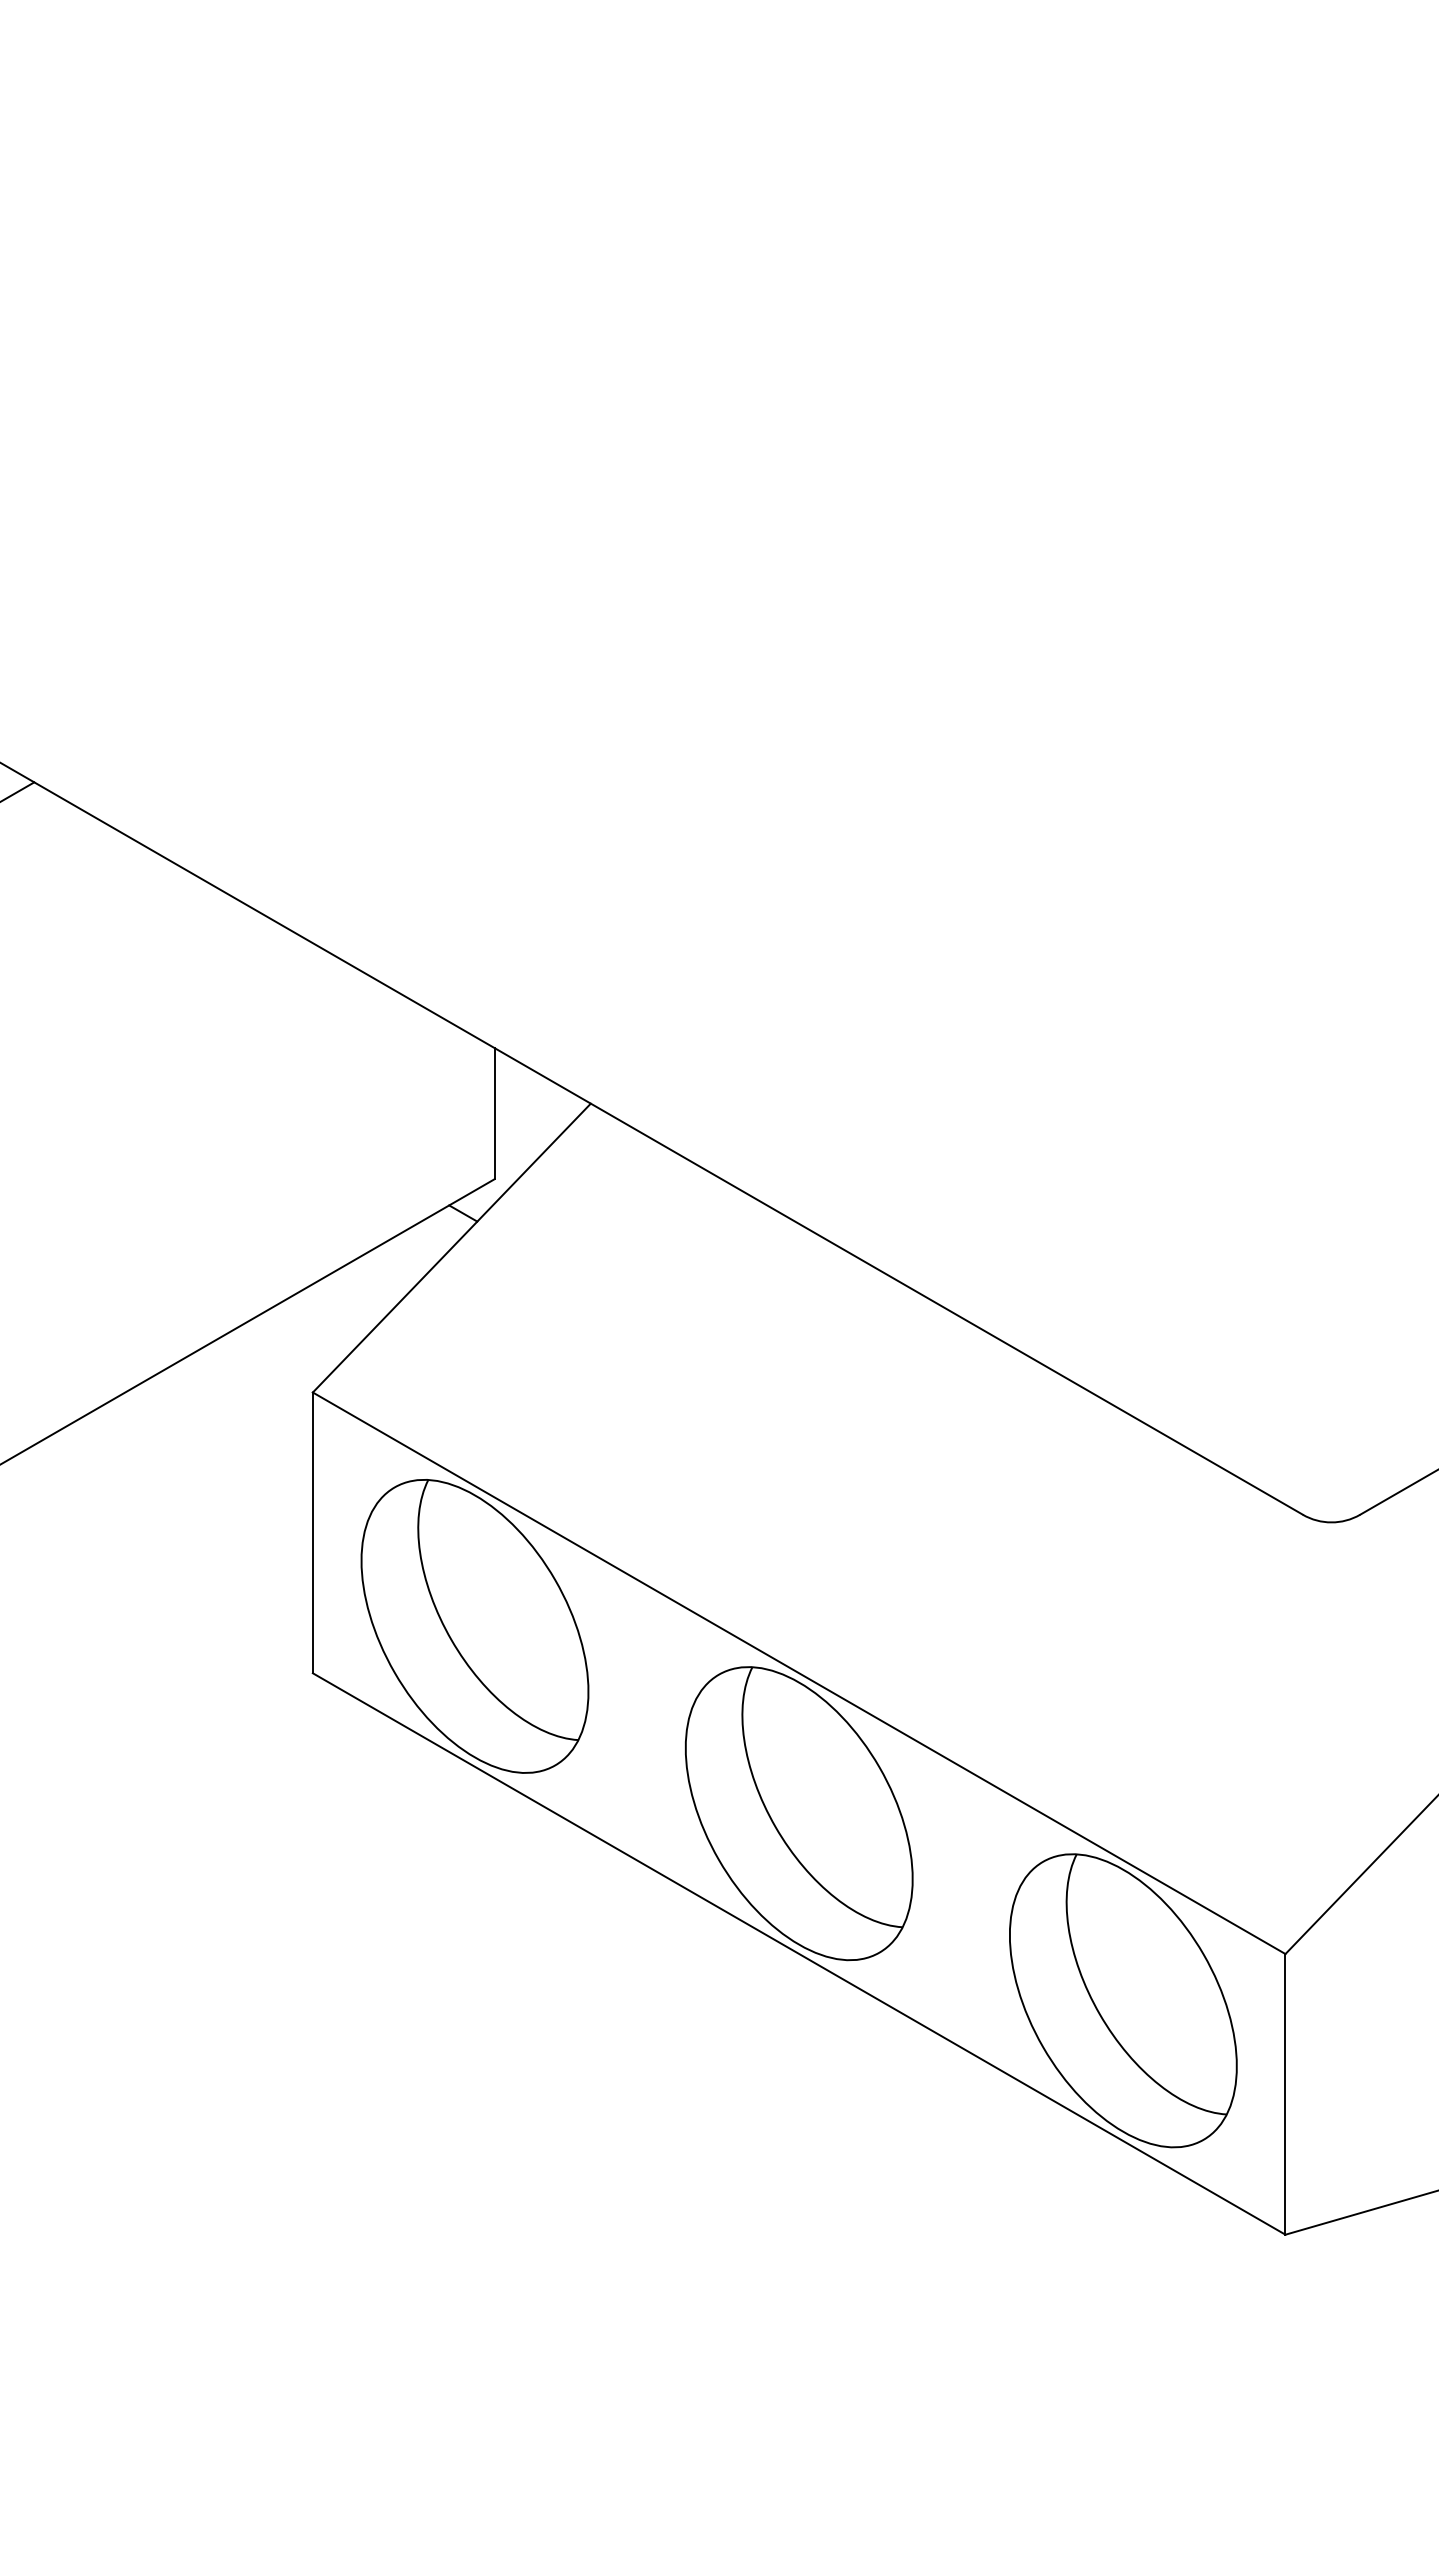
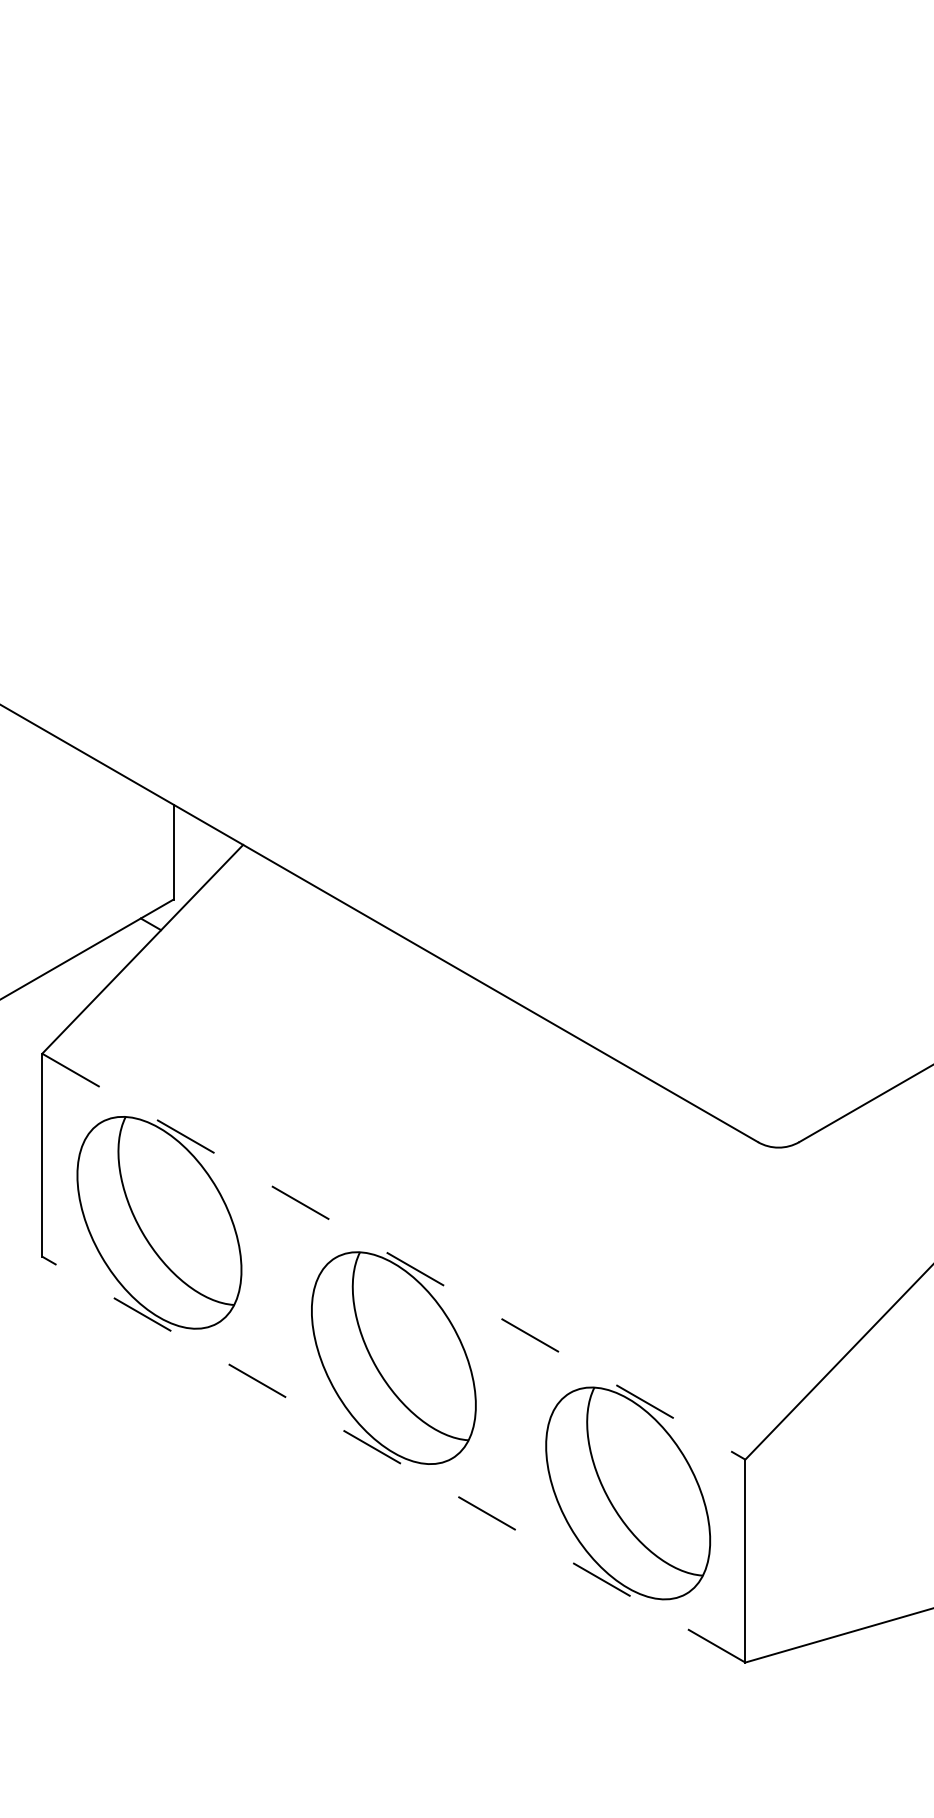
line: (799, 1673) -> (394, 1256), solid -> dashed
line: (799, 1954) -> (394, 1459), solid -> dashed

